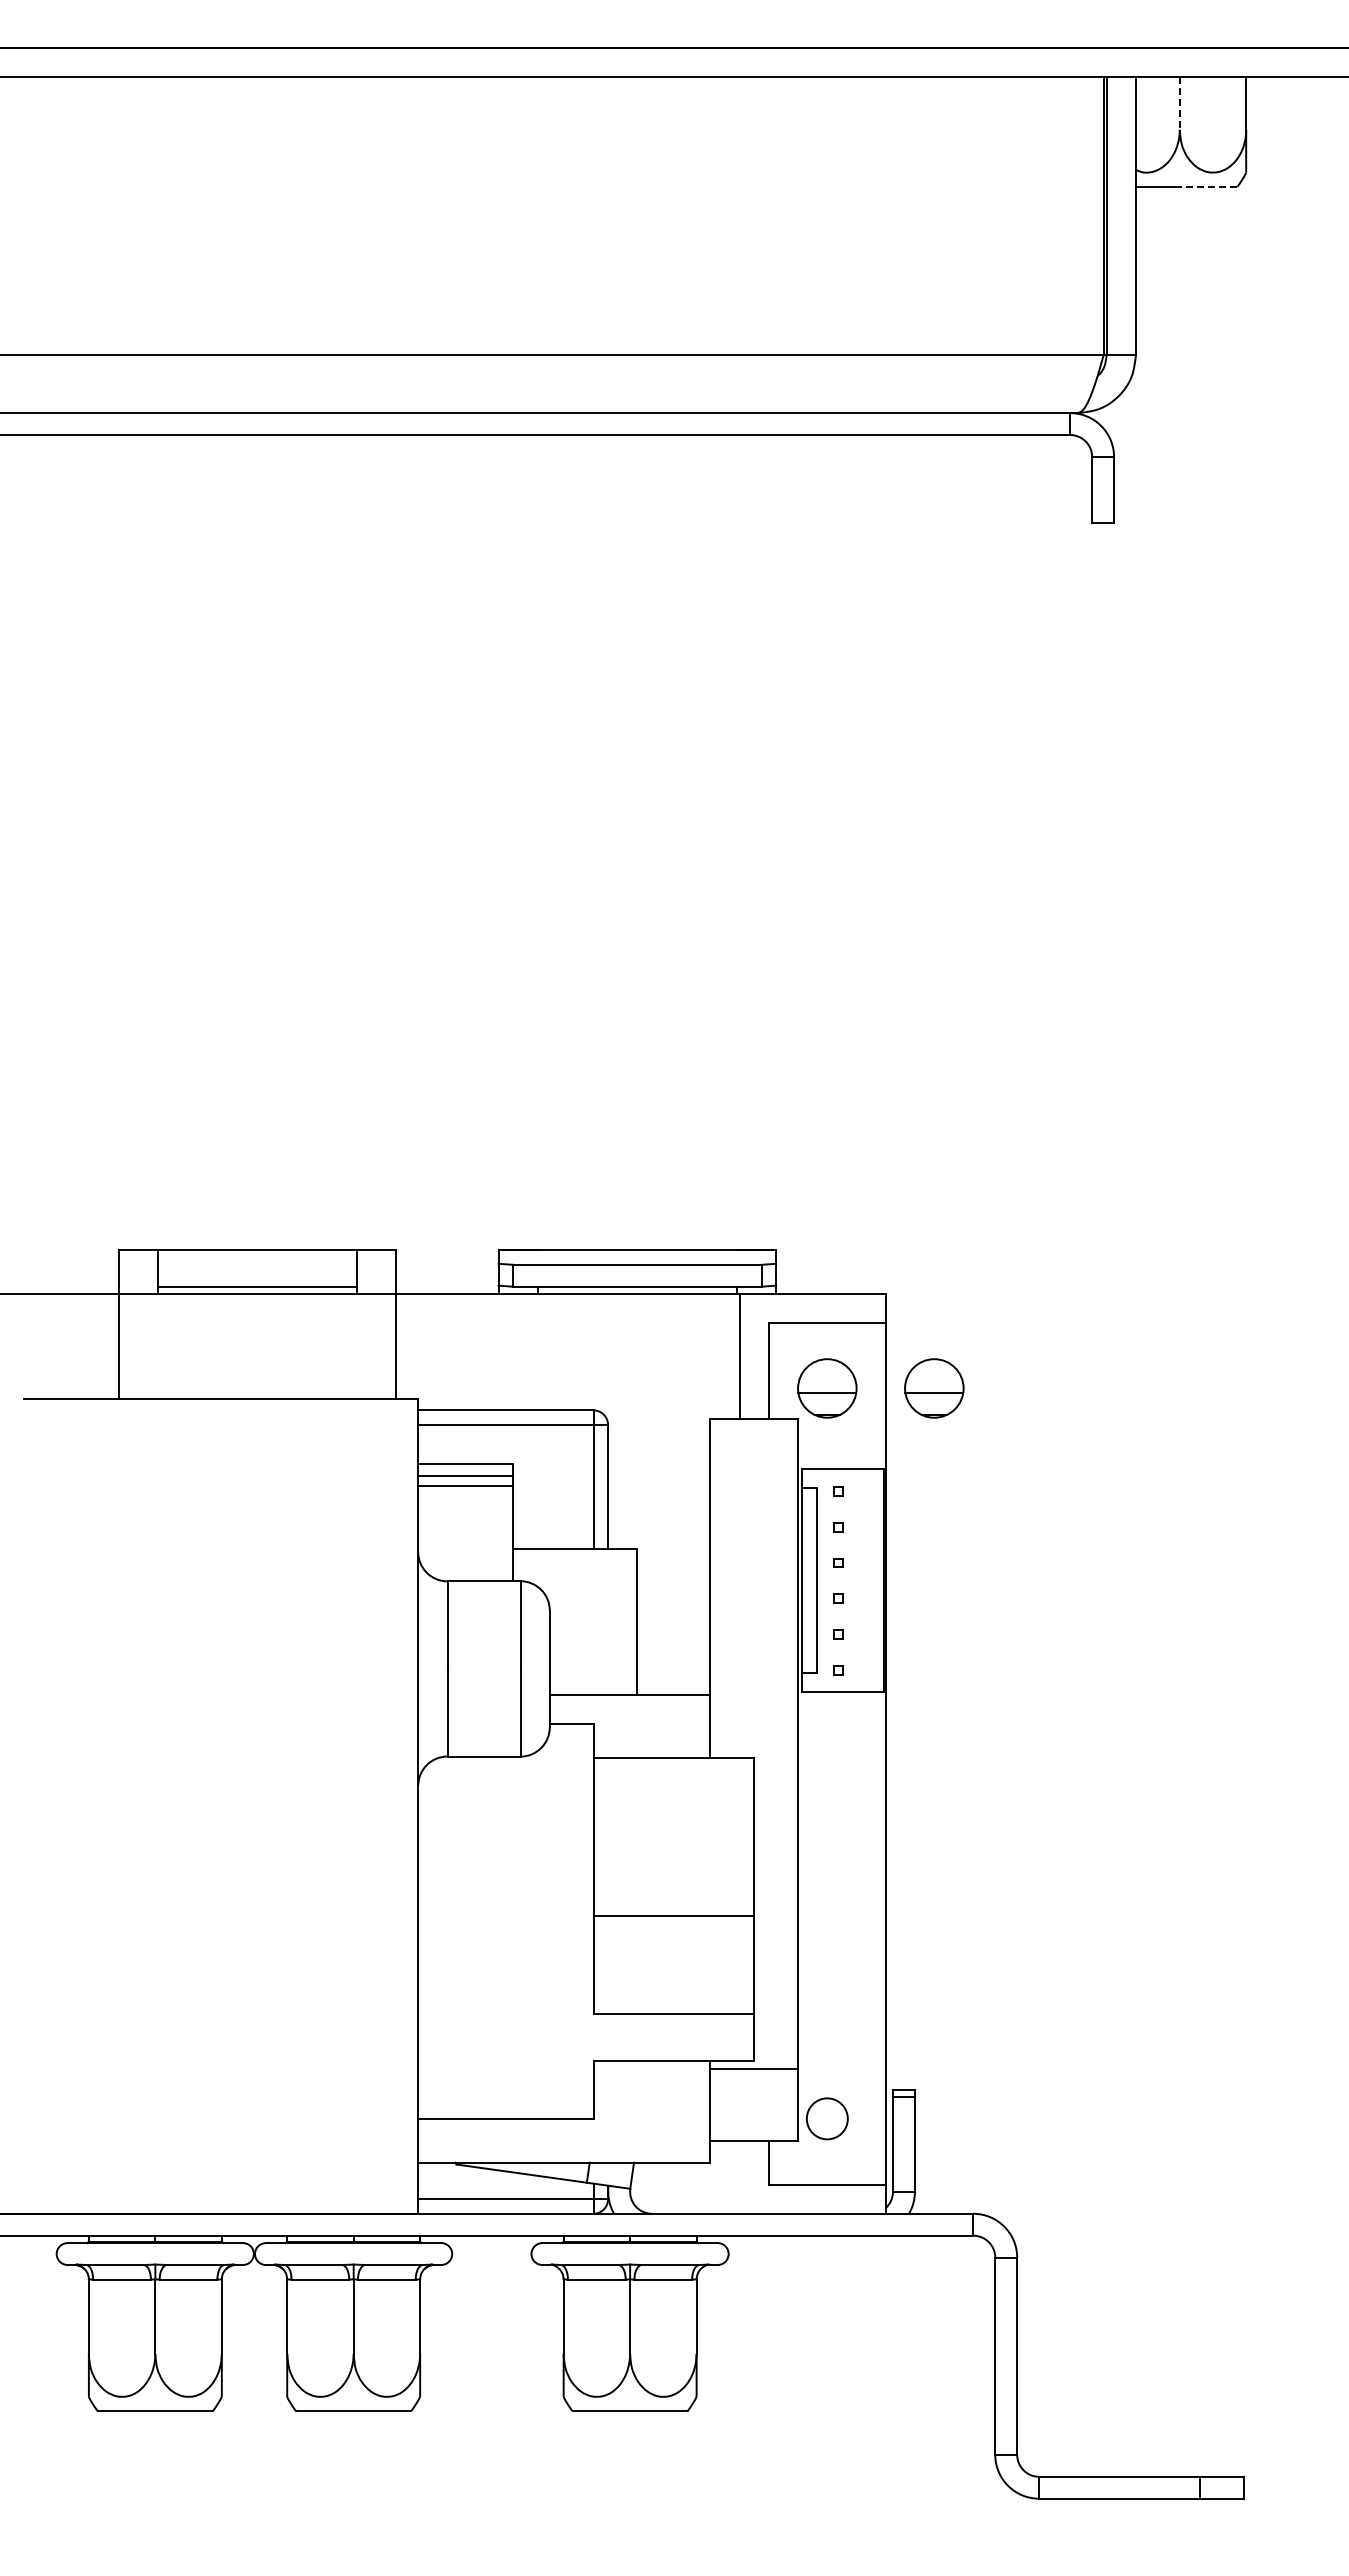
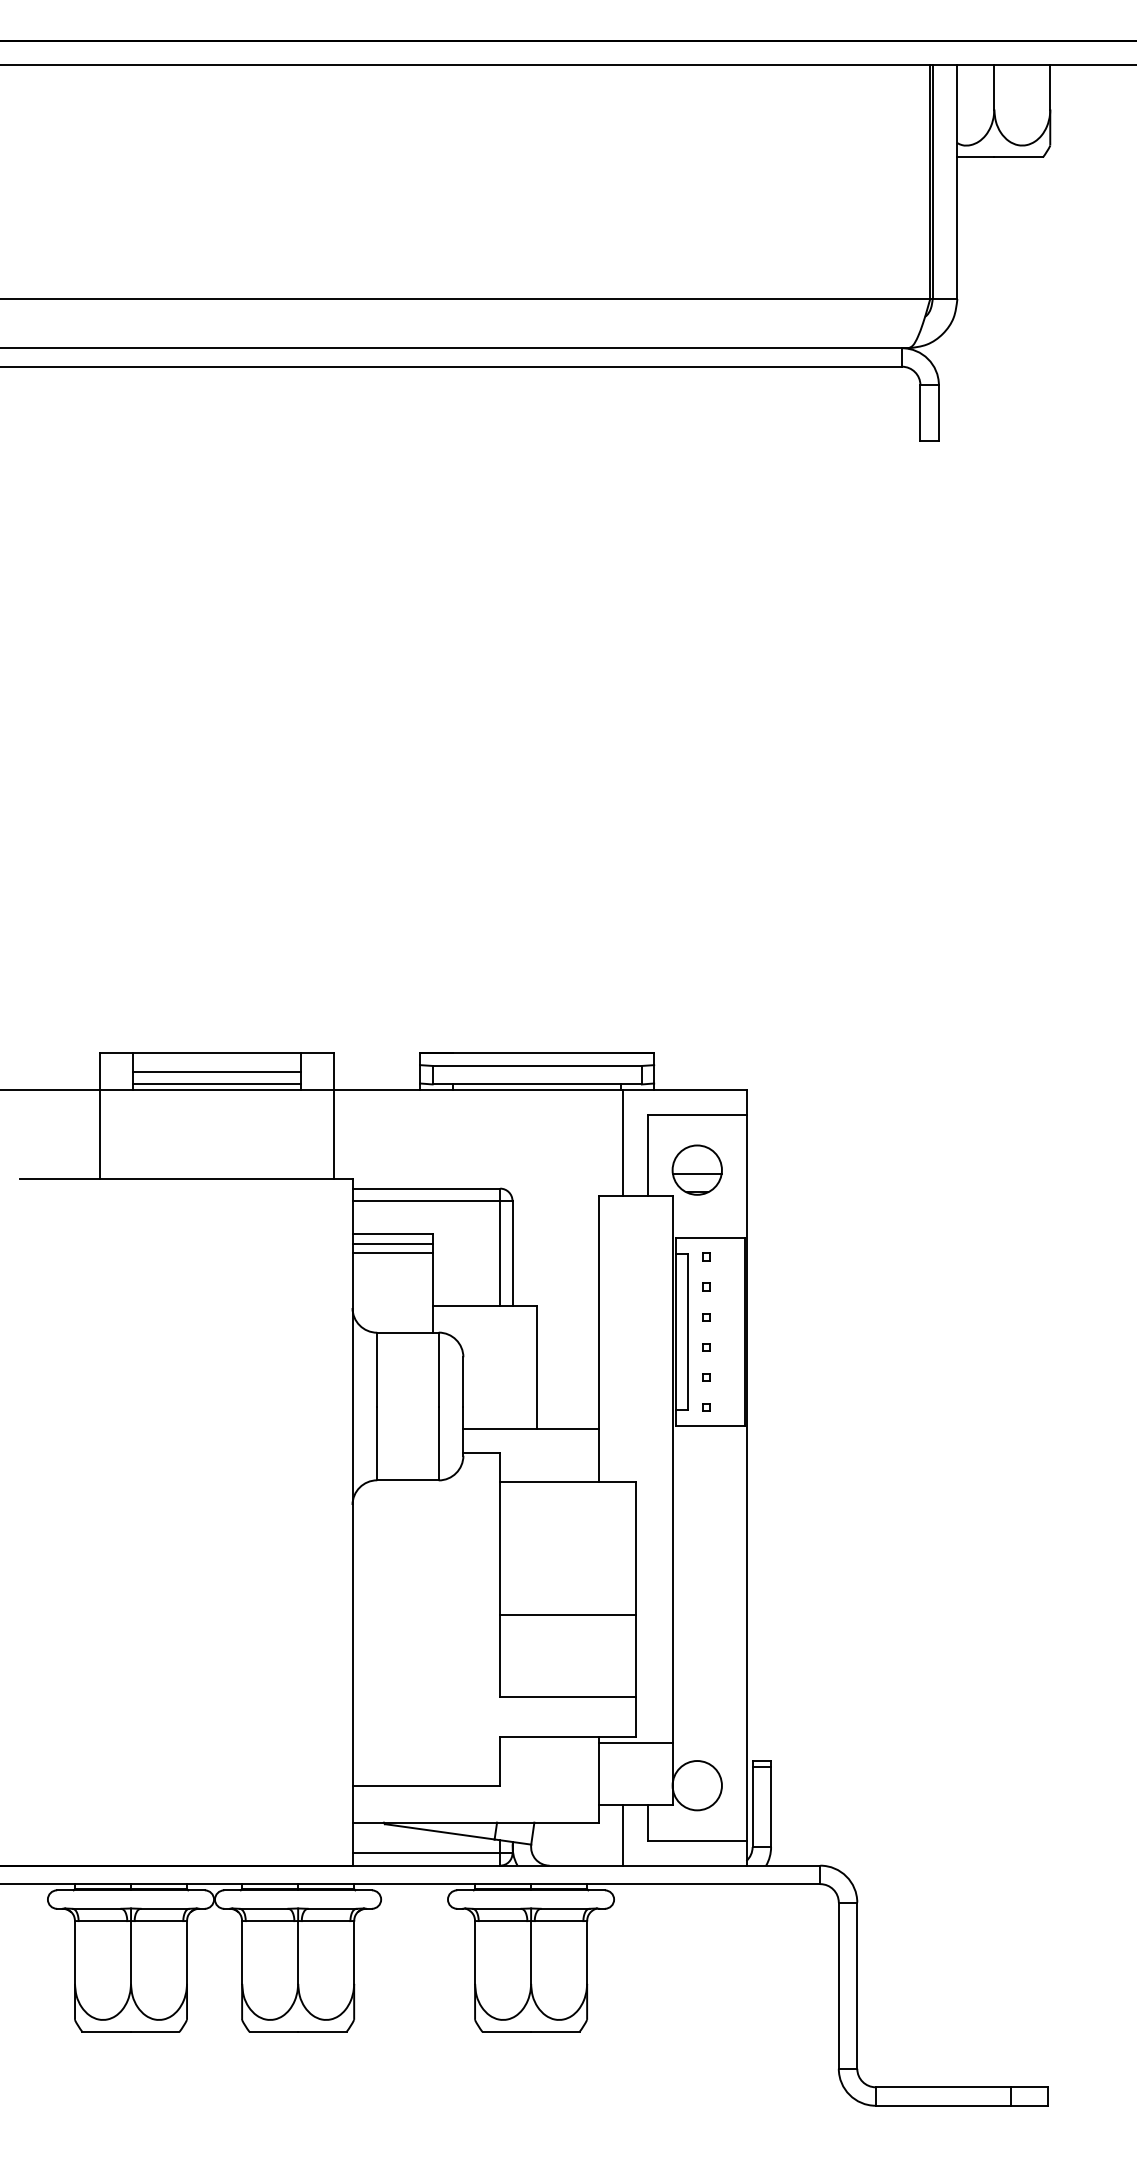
line: (1179, 104) -> (994, 88), dashed -> solid
line: (1208, 186) -> (1018, 157), dashed -> solid
line: (257, 1271) -> (217, 1071), added
part: (934, 1388) -> (787, 1170), removed
circle: (827, 2118) -> (697, 1785), size x1.43
line: (739, 2177) -> (623, 1835), added

